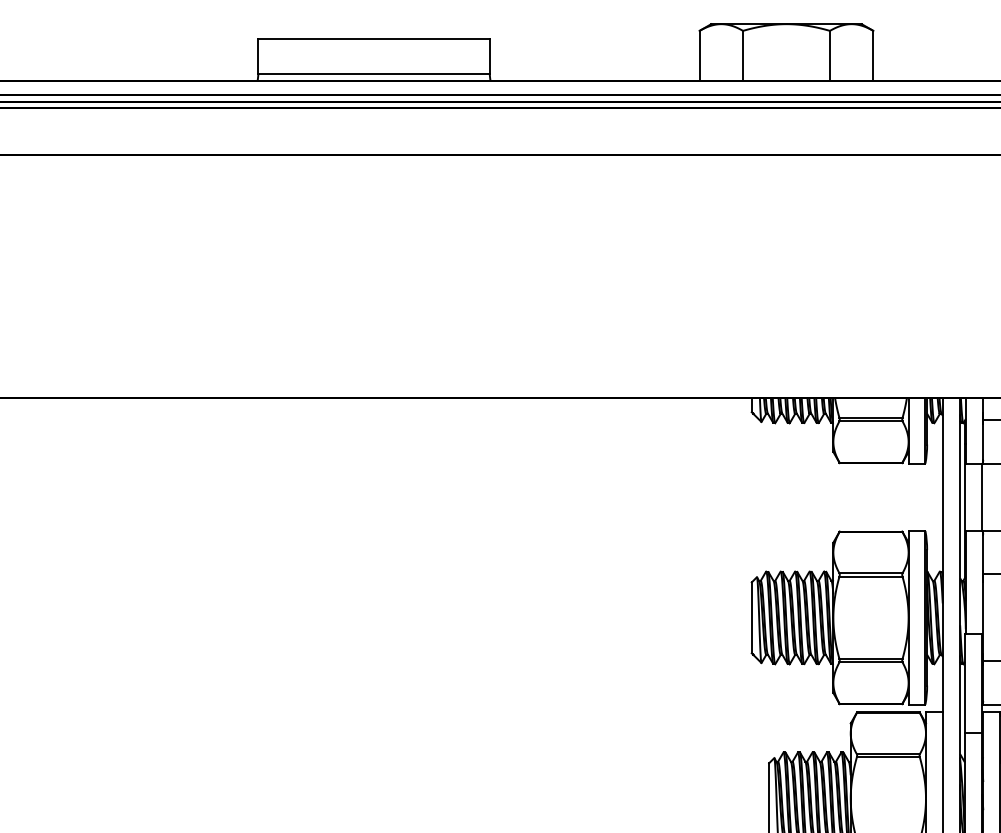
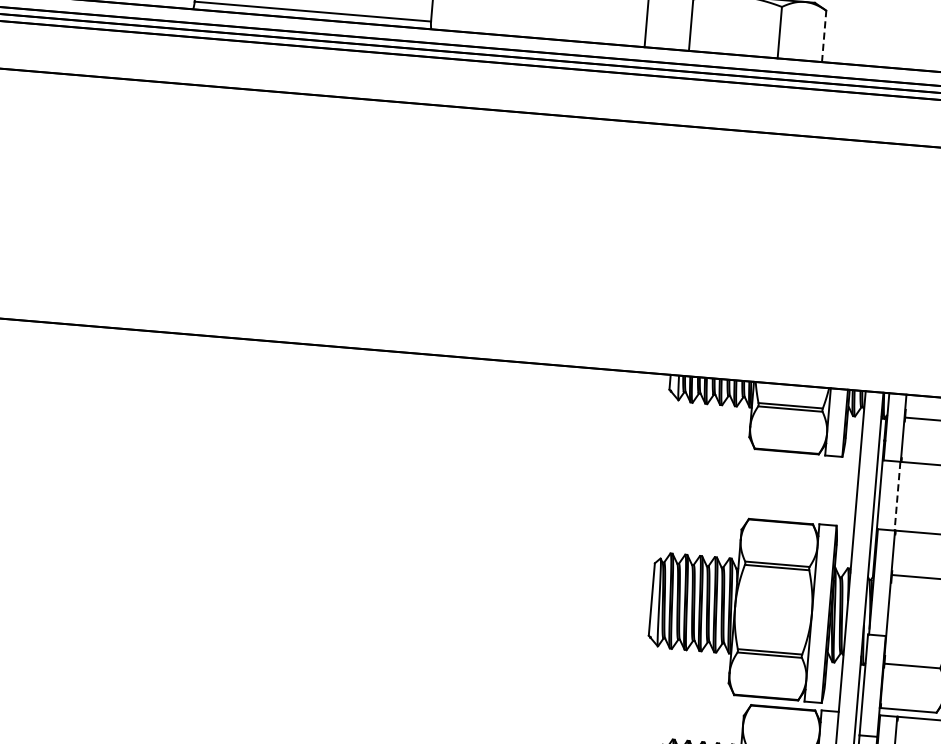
line: (873, 55) -> (824, 35), solid -> dashed
line: (982, 497) -> (897, 496), solid -> dashed

